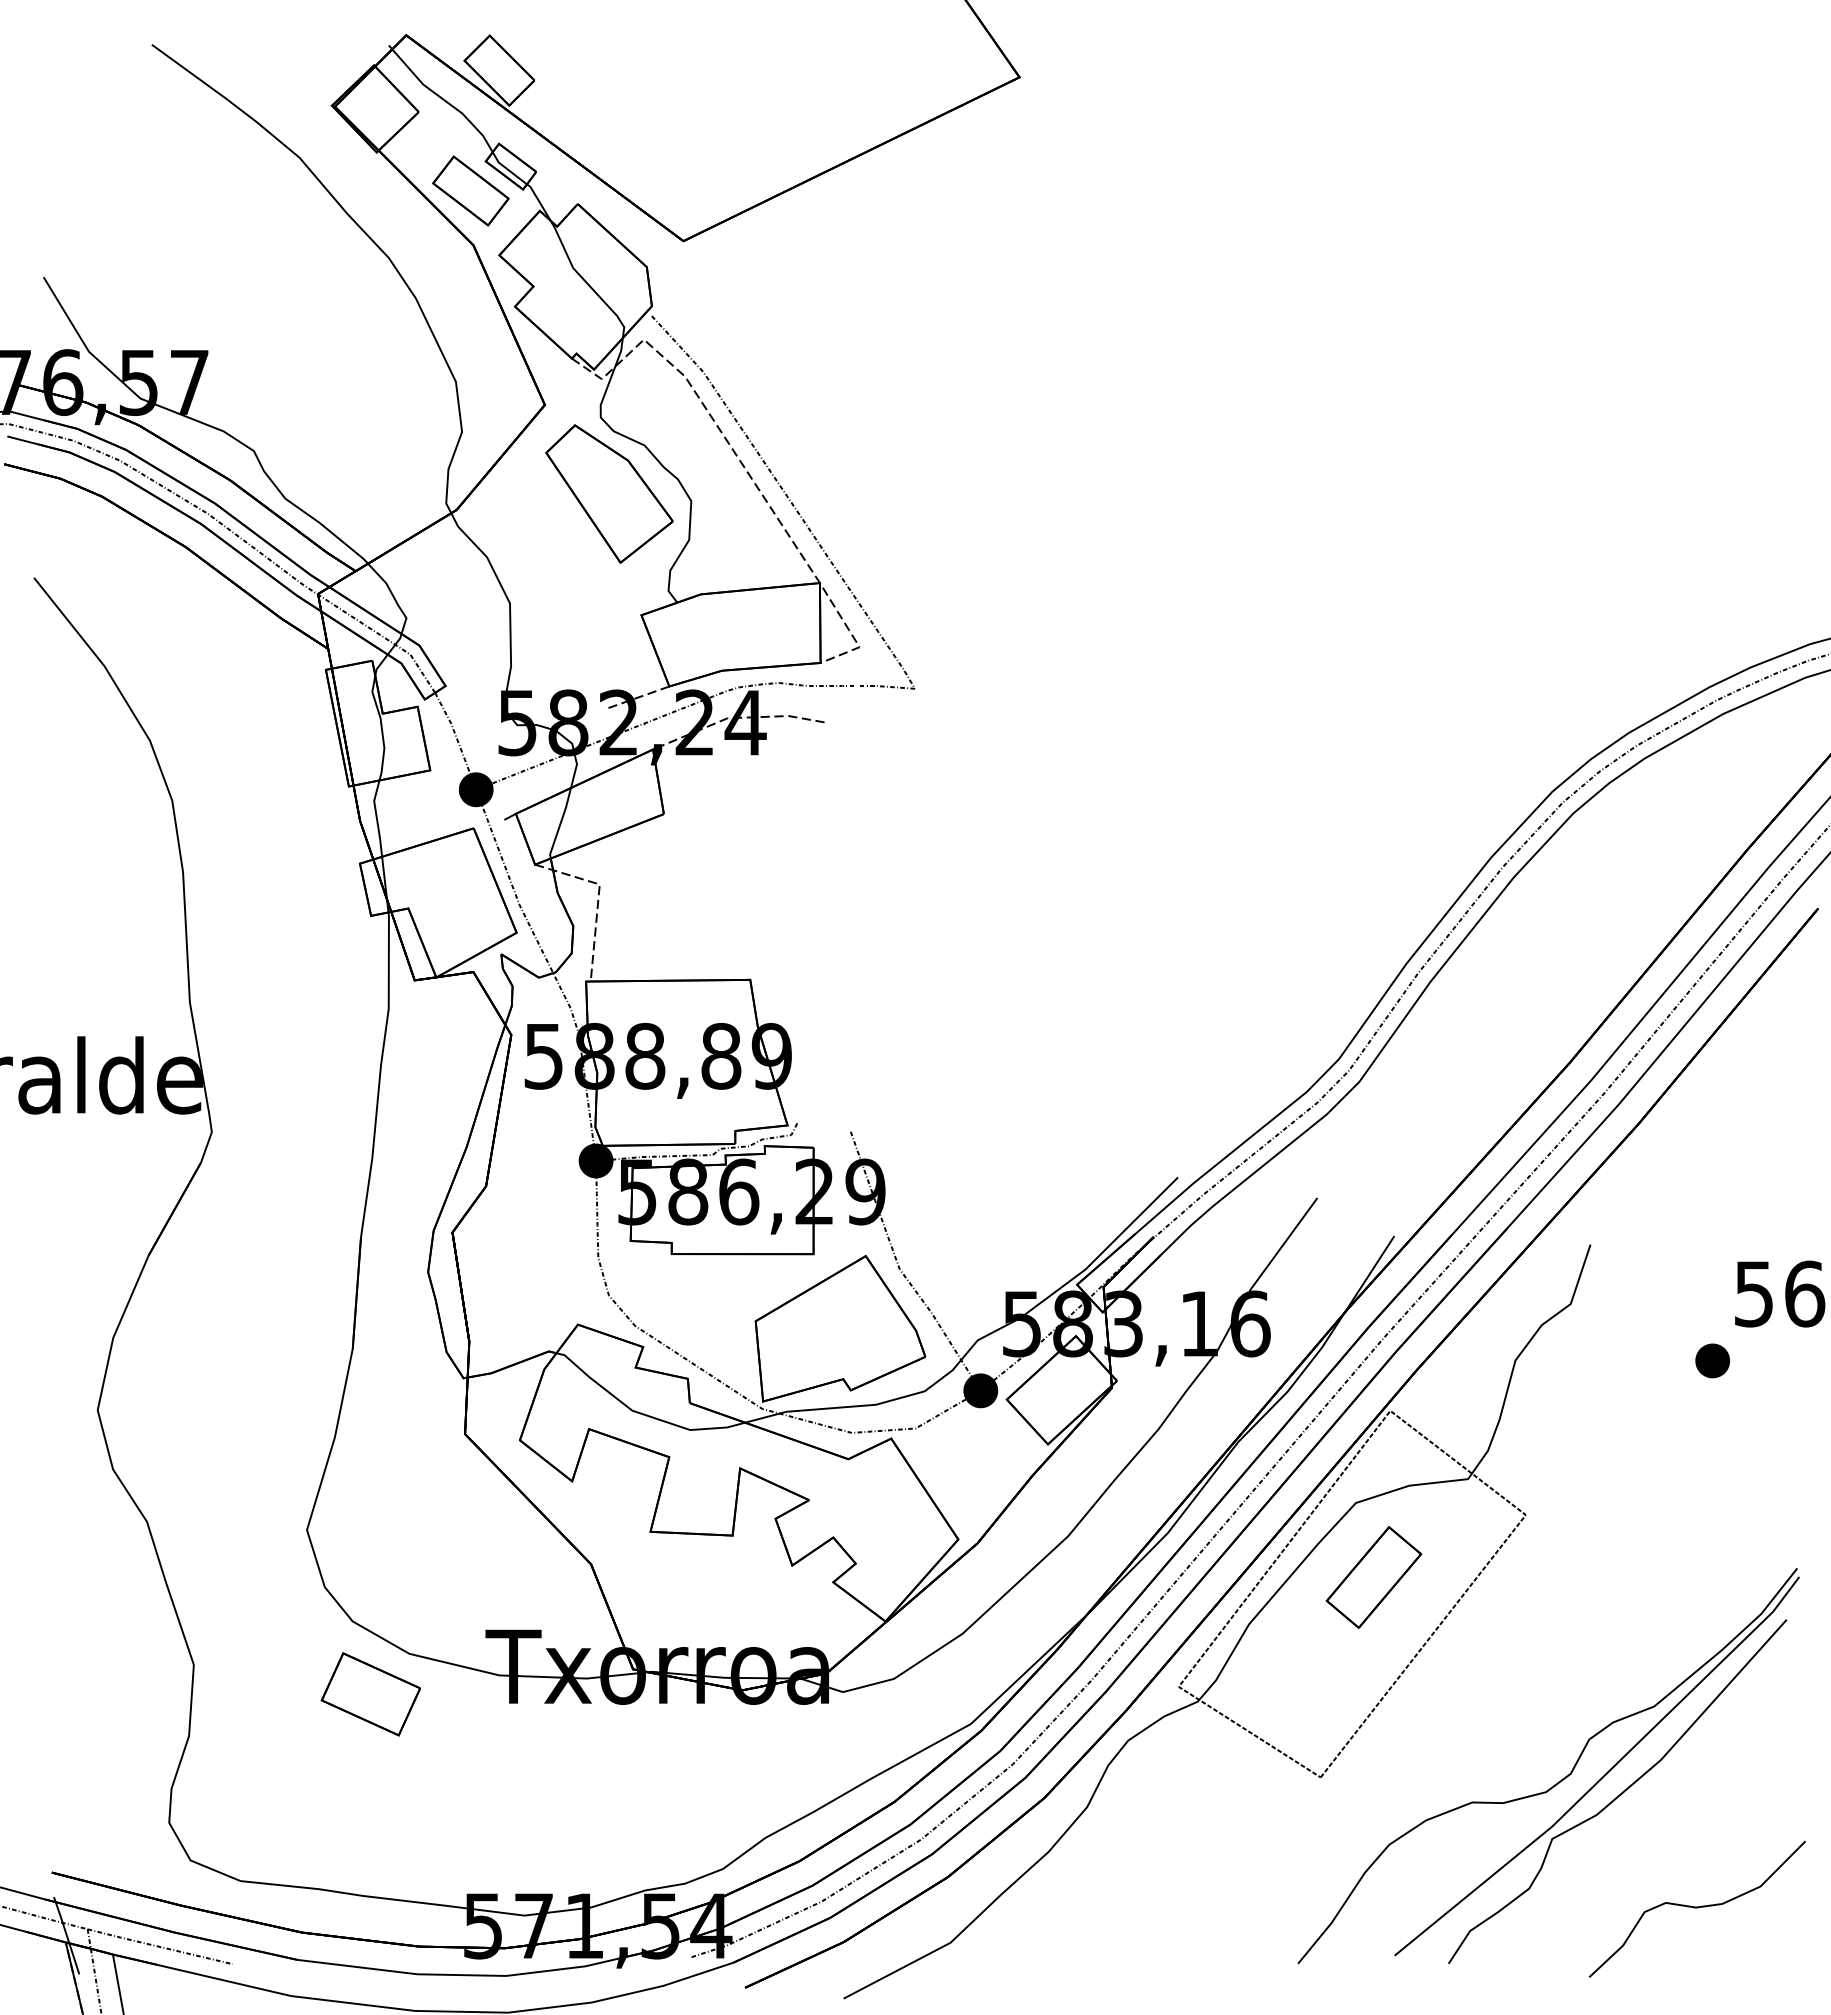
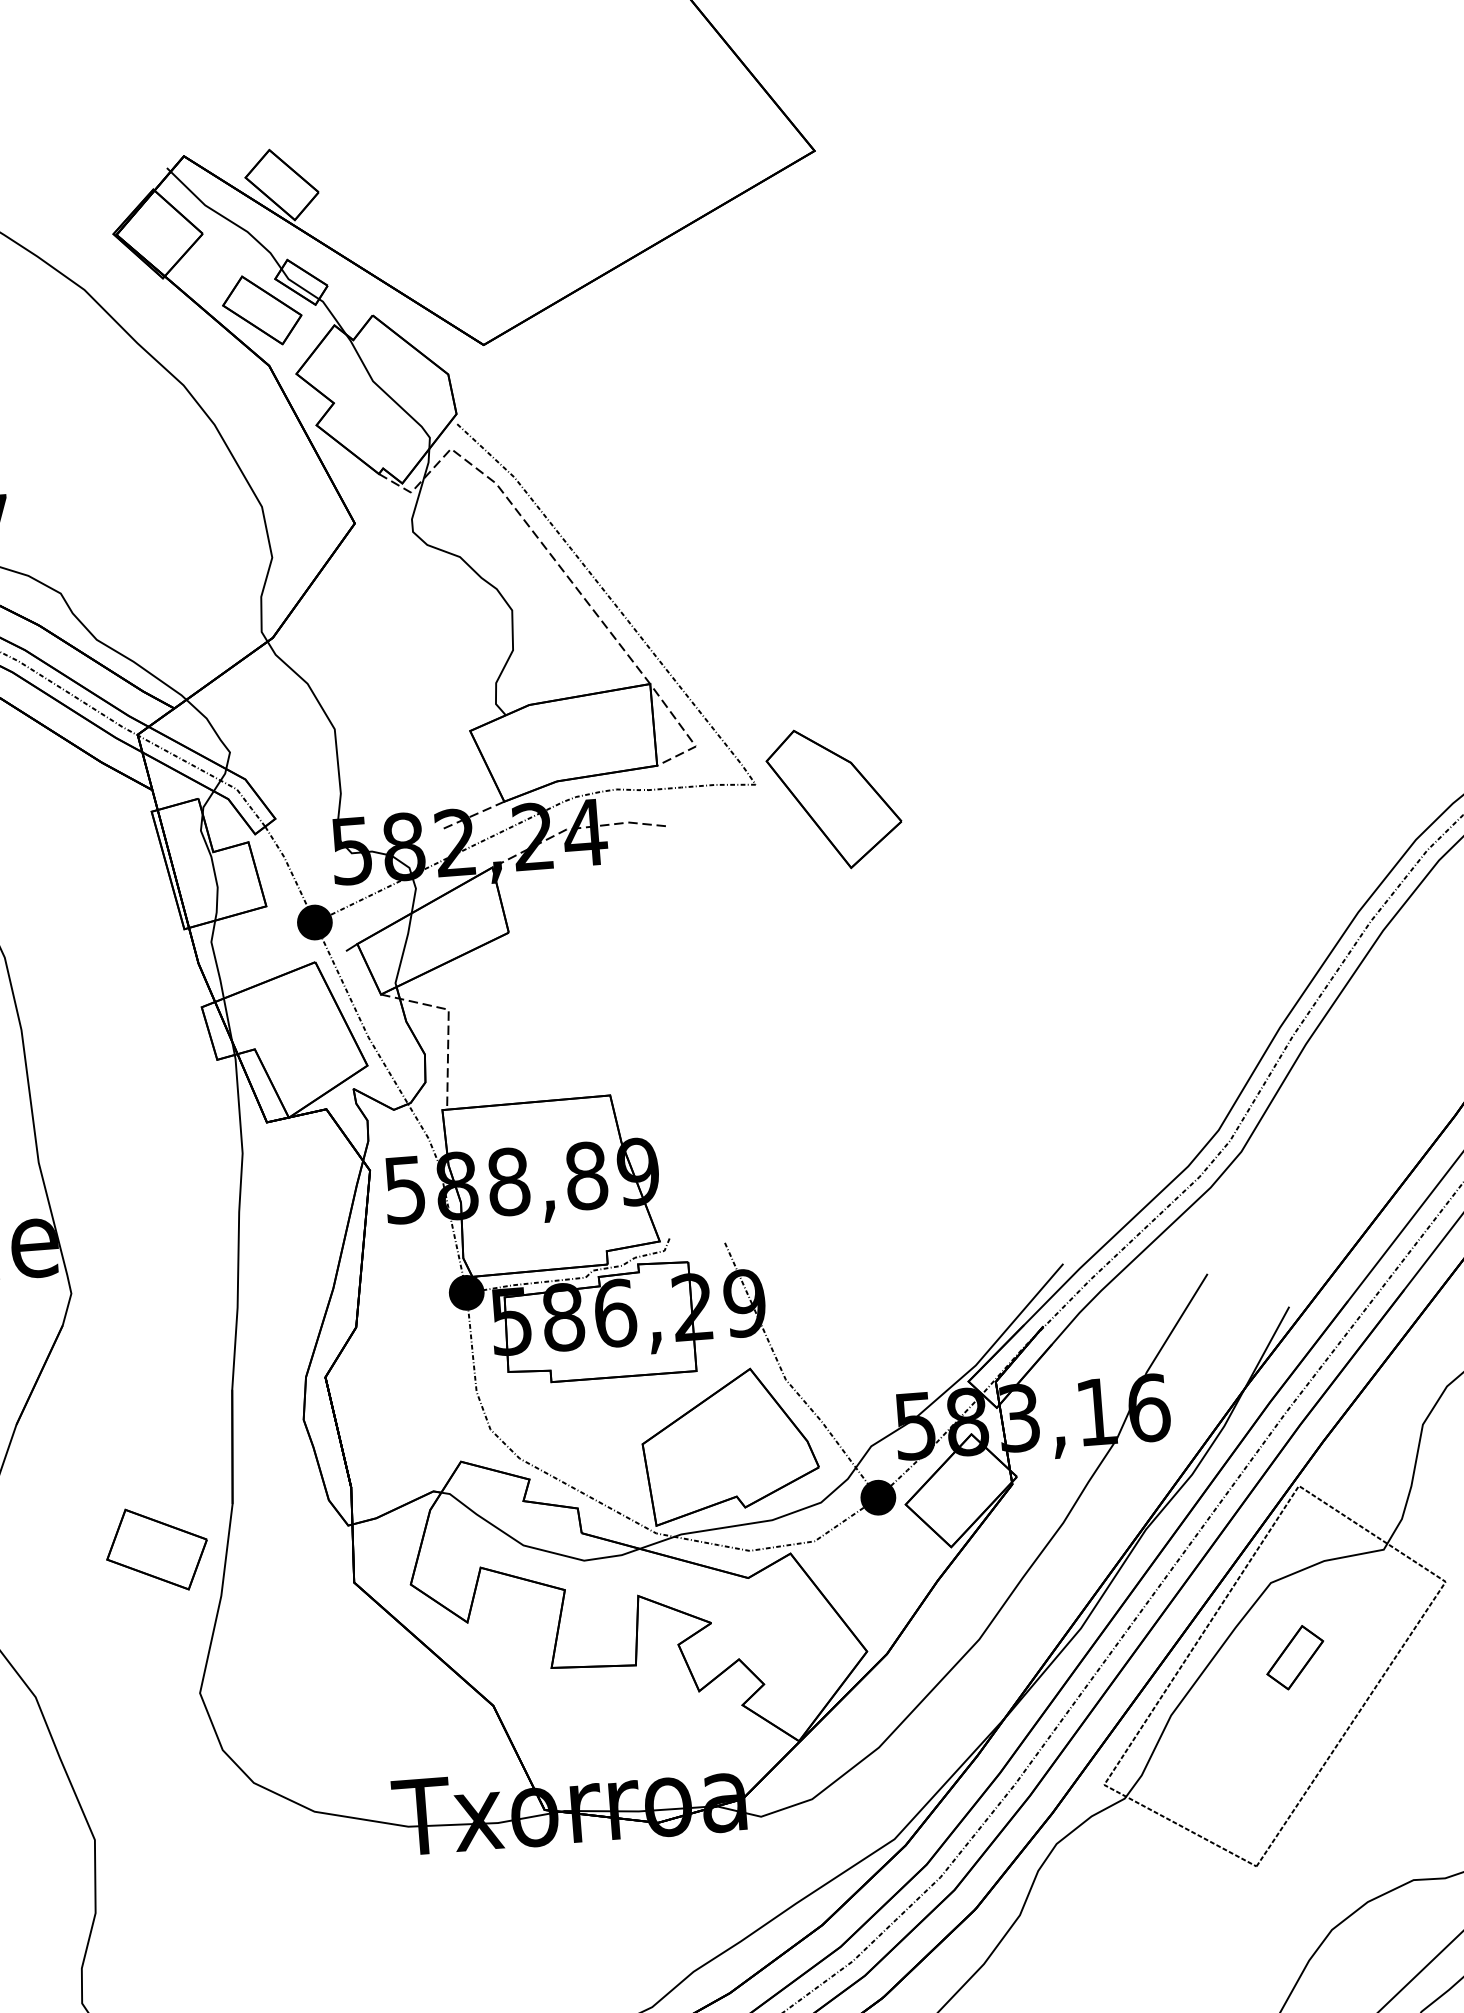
part: (609, 493) -> (834, 797), moved
part: (1373, 1577) -> (1294, 1657), size x0.6
part: (370, 1694) -> (156, 1549), moved

